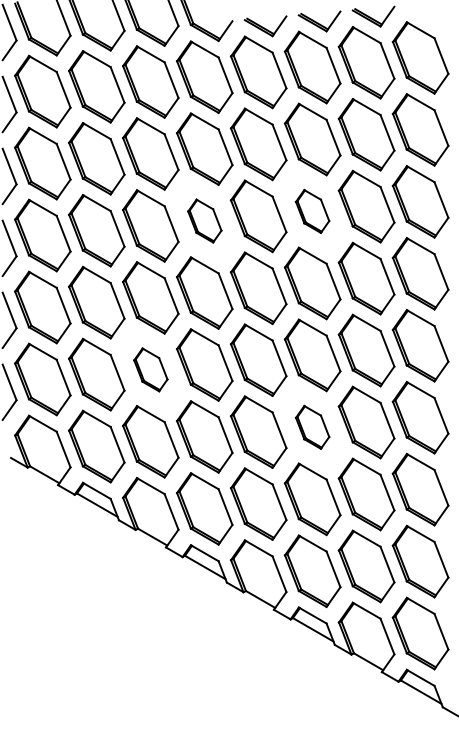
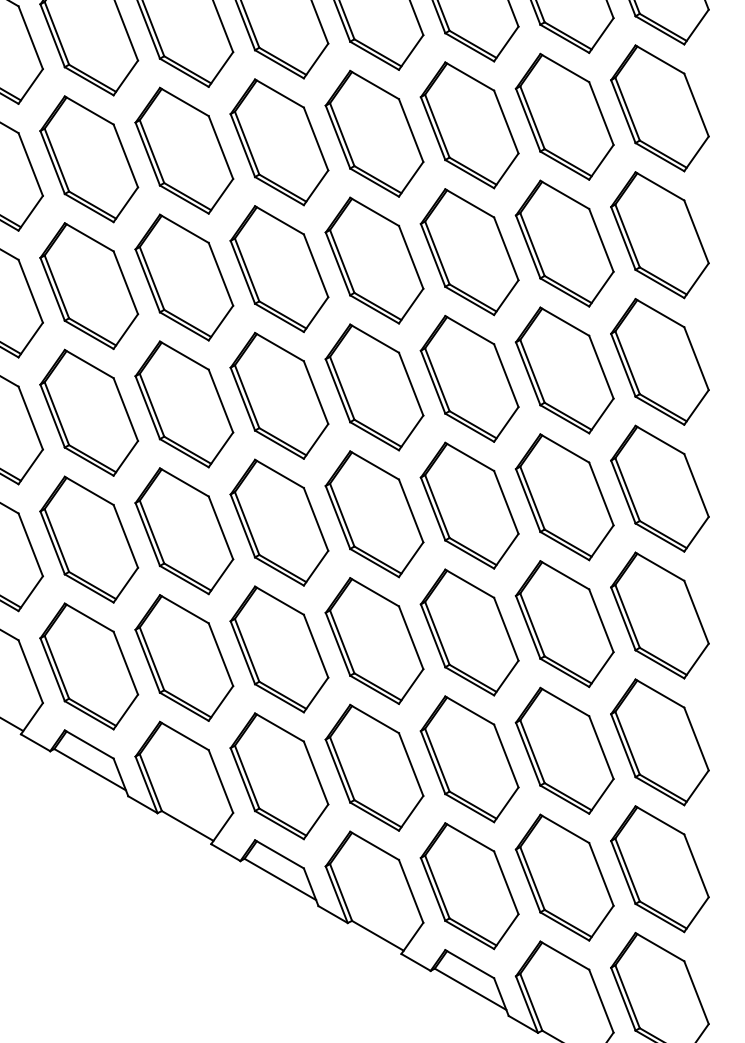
part: (312, 211) -> (469, 252), size x1.67
part: (204, 220) -> (278, 267), size x1.67
part: (150, 369) -> (183, 530), size x1.67
part: (312, 427) -> (469, 632), size x1.67

